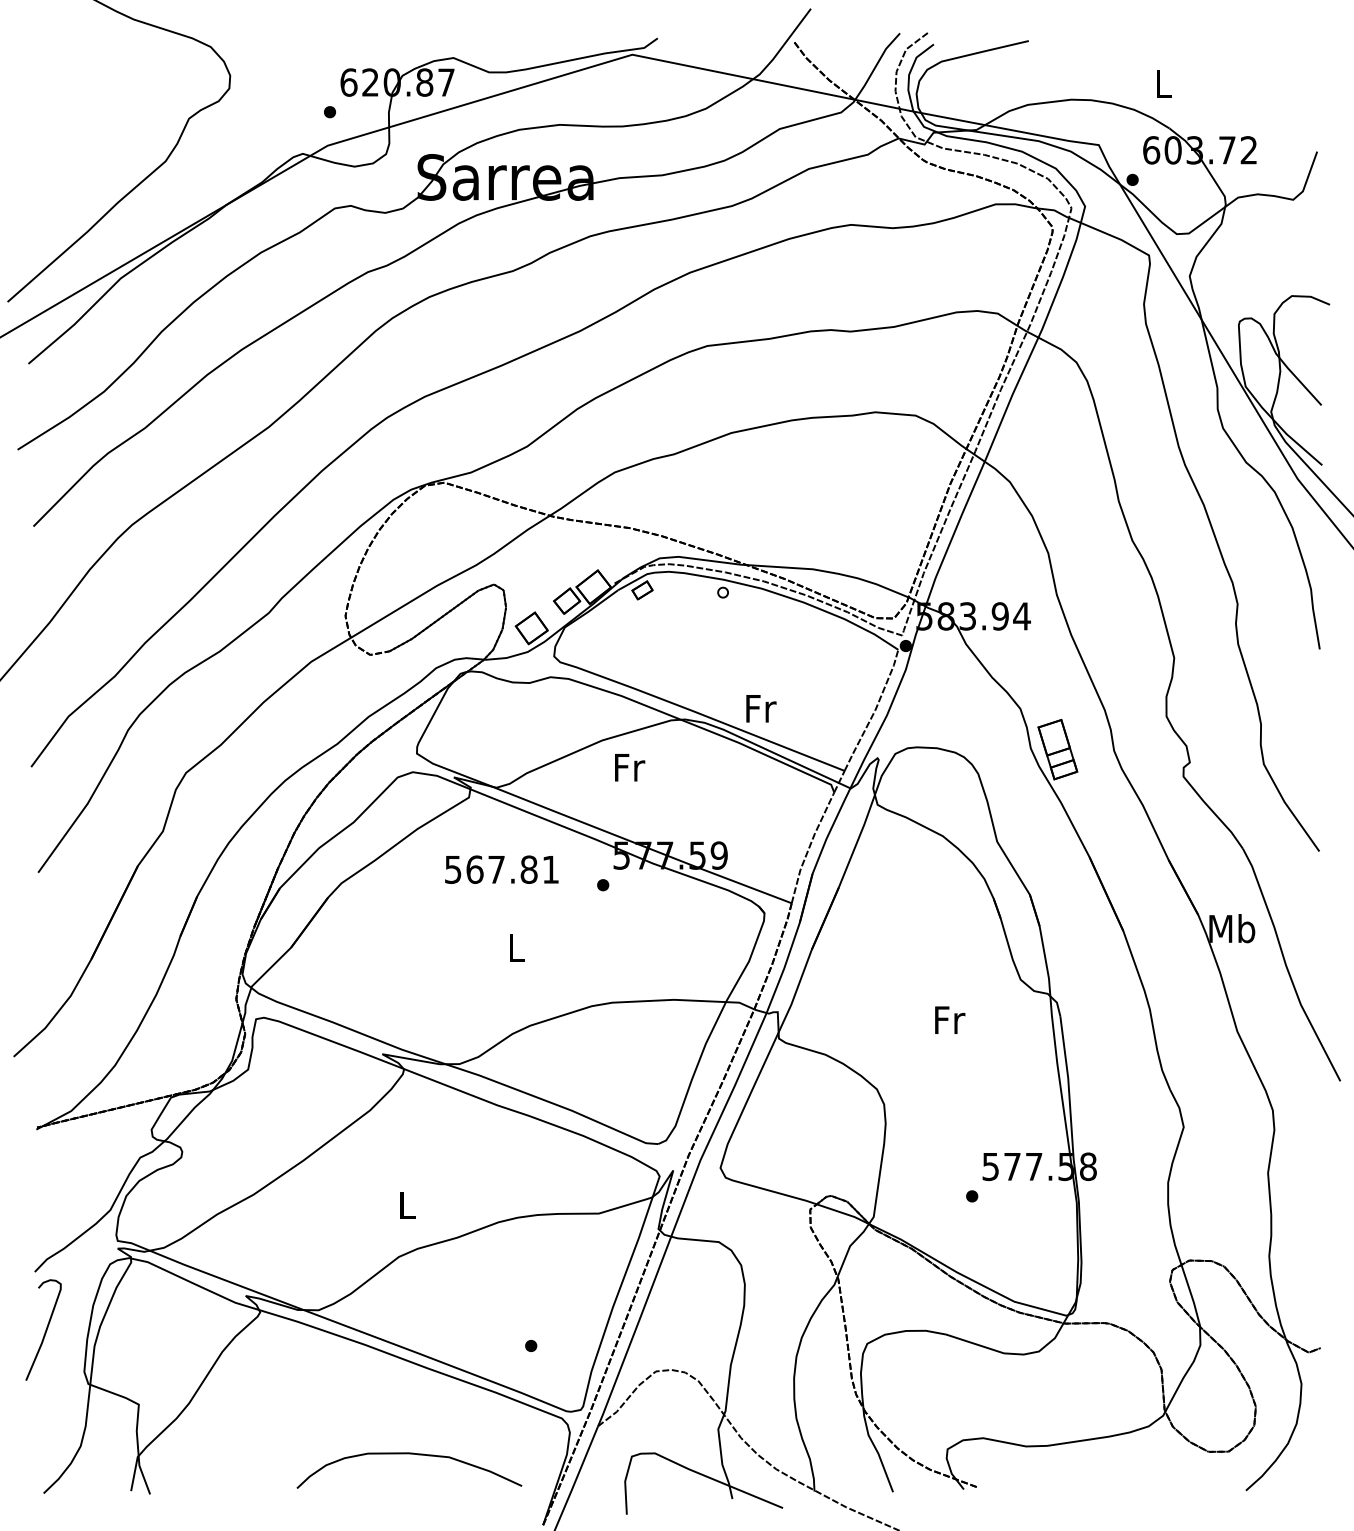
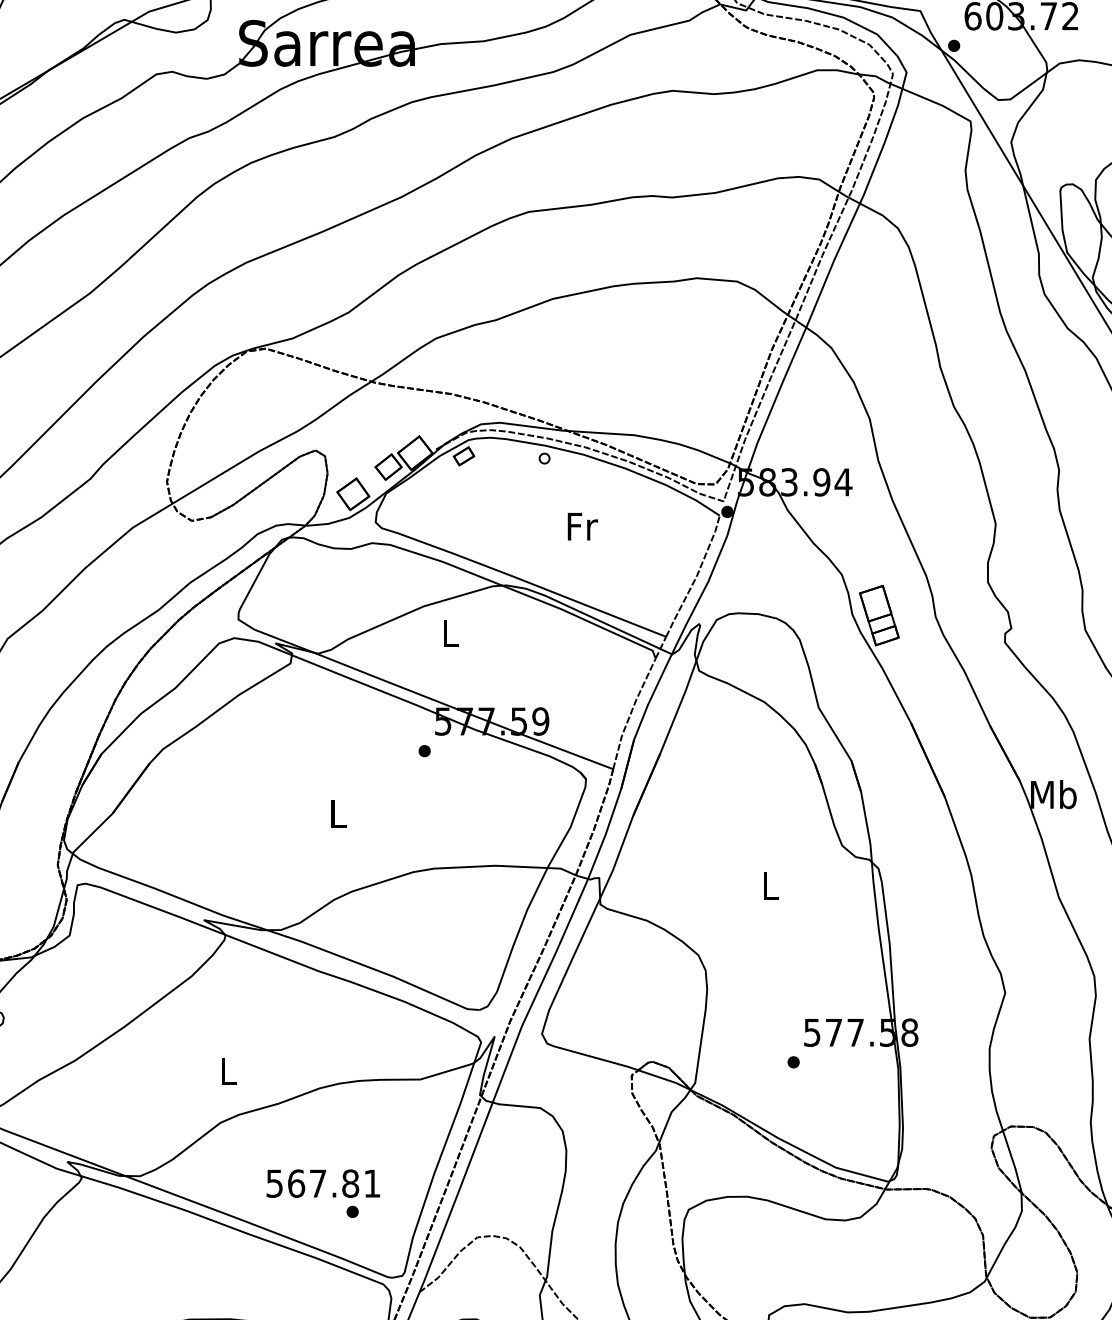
text: (761, 708) -> (583, 526), moved
text: (630, 767) -> (452, 633), Fr -> L
text: (501, 869) -> (323, 1183), moved
text: (950, 1019) -> (772, 885), Fr -> L

